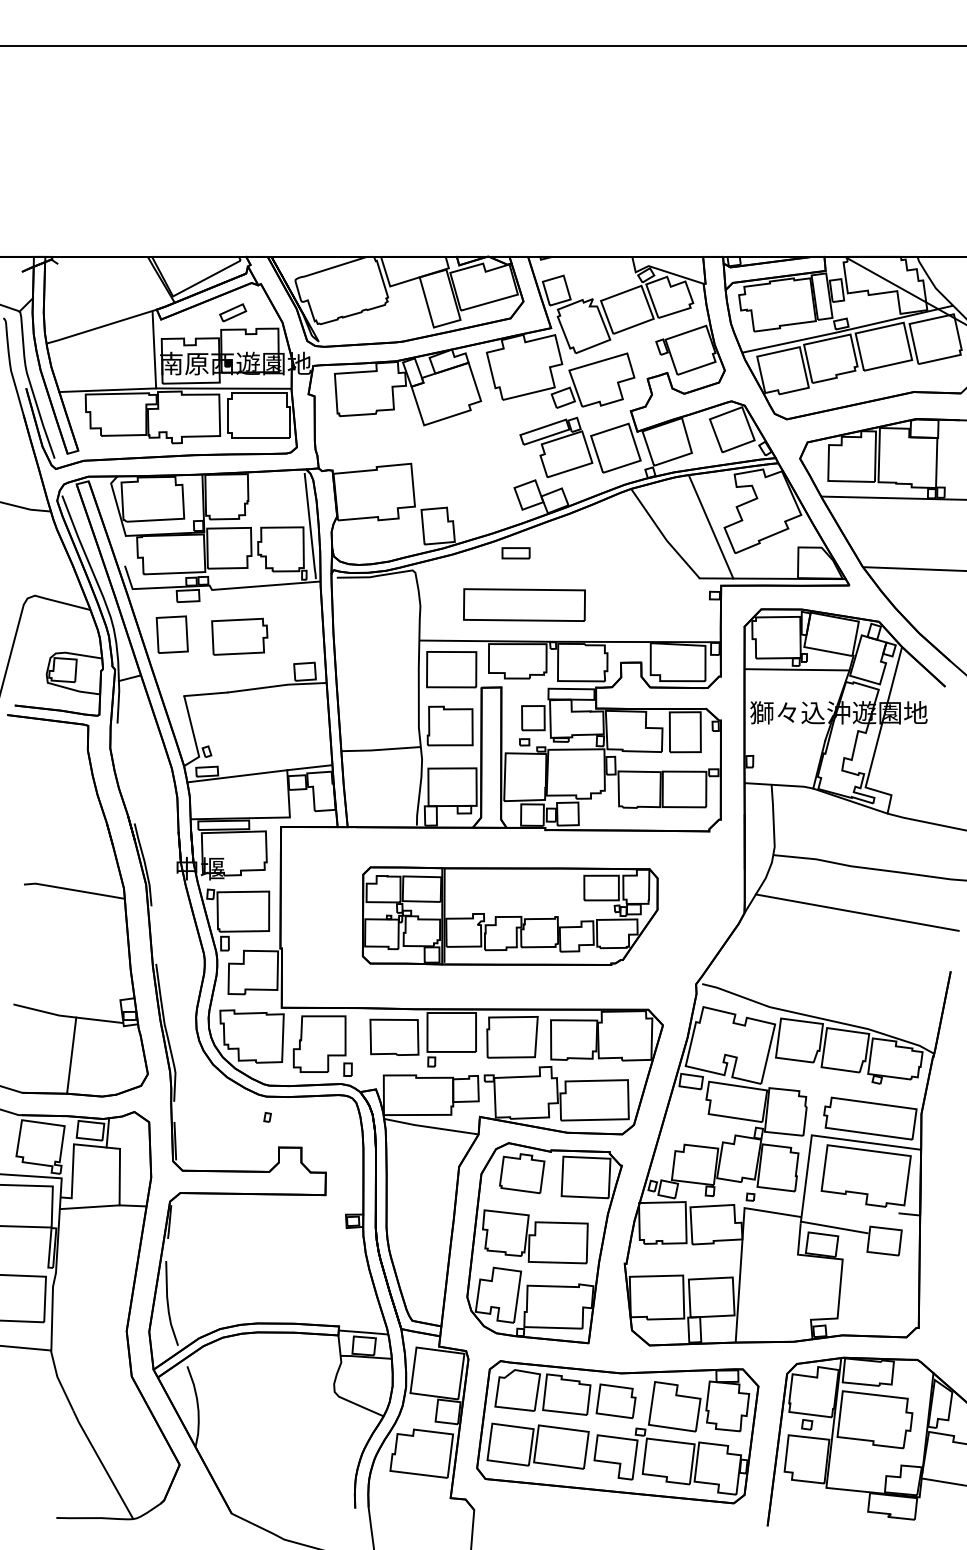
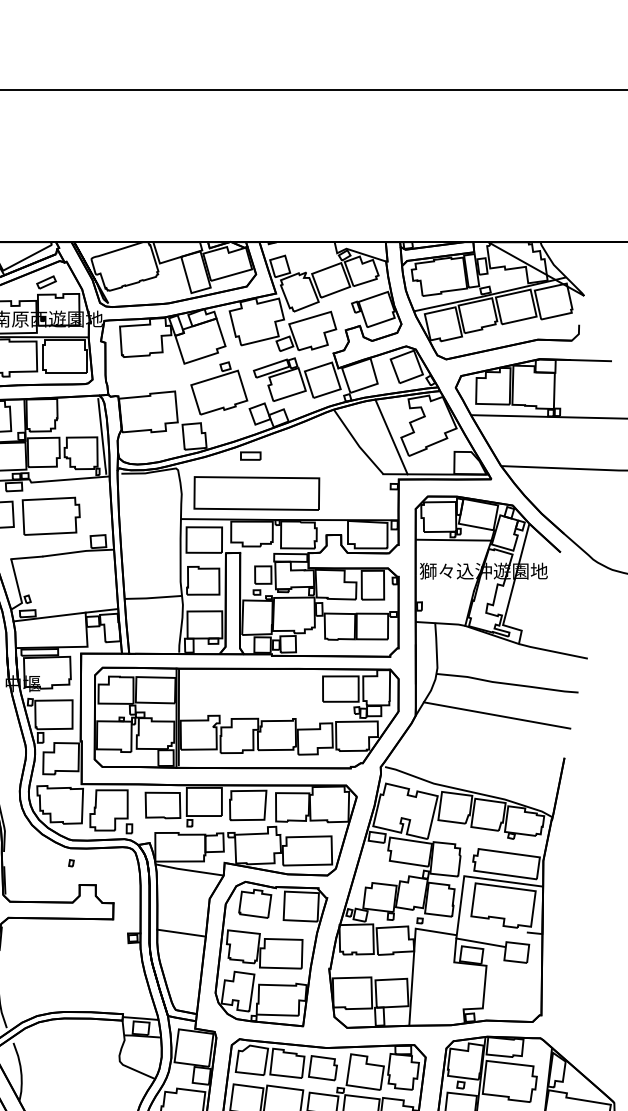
part: (472, 459) -> (219, 388), added
part: (524, 604) -> (256, 493), size x1.43
part: (239, 636) -> (51, 516), size x1.43
part: (509, 915) -> (246, 717), size x1.43
line: (419, 1214) -> (181, 933), added

